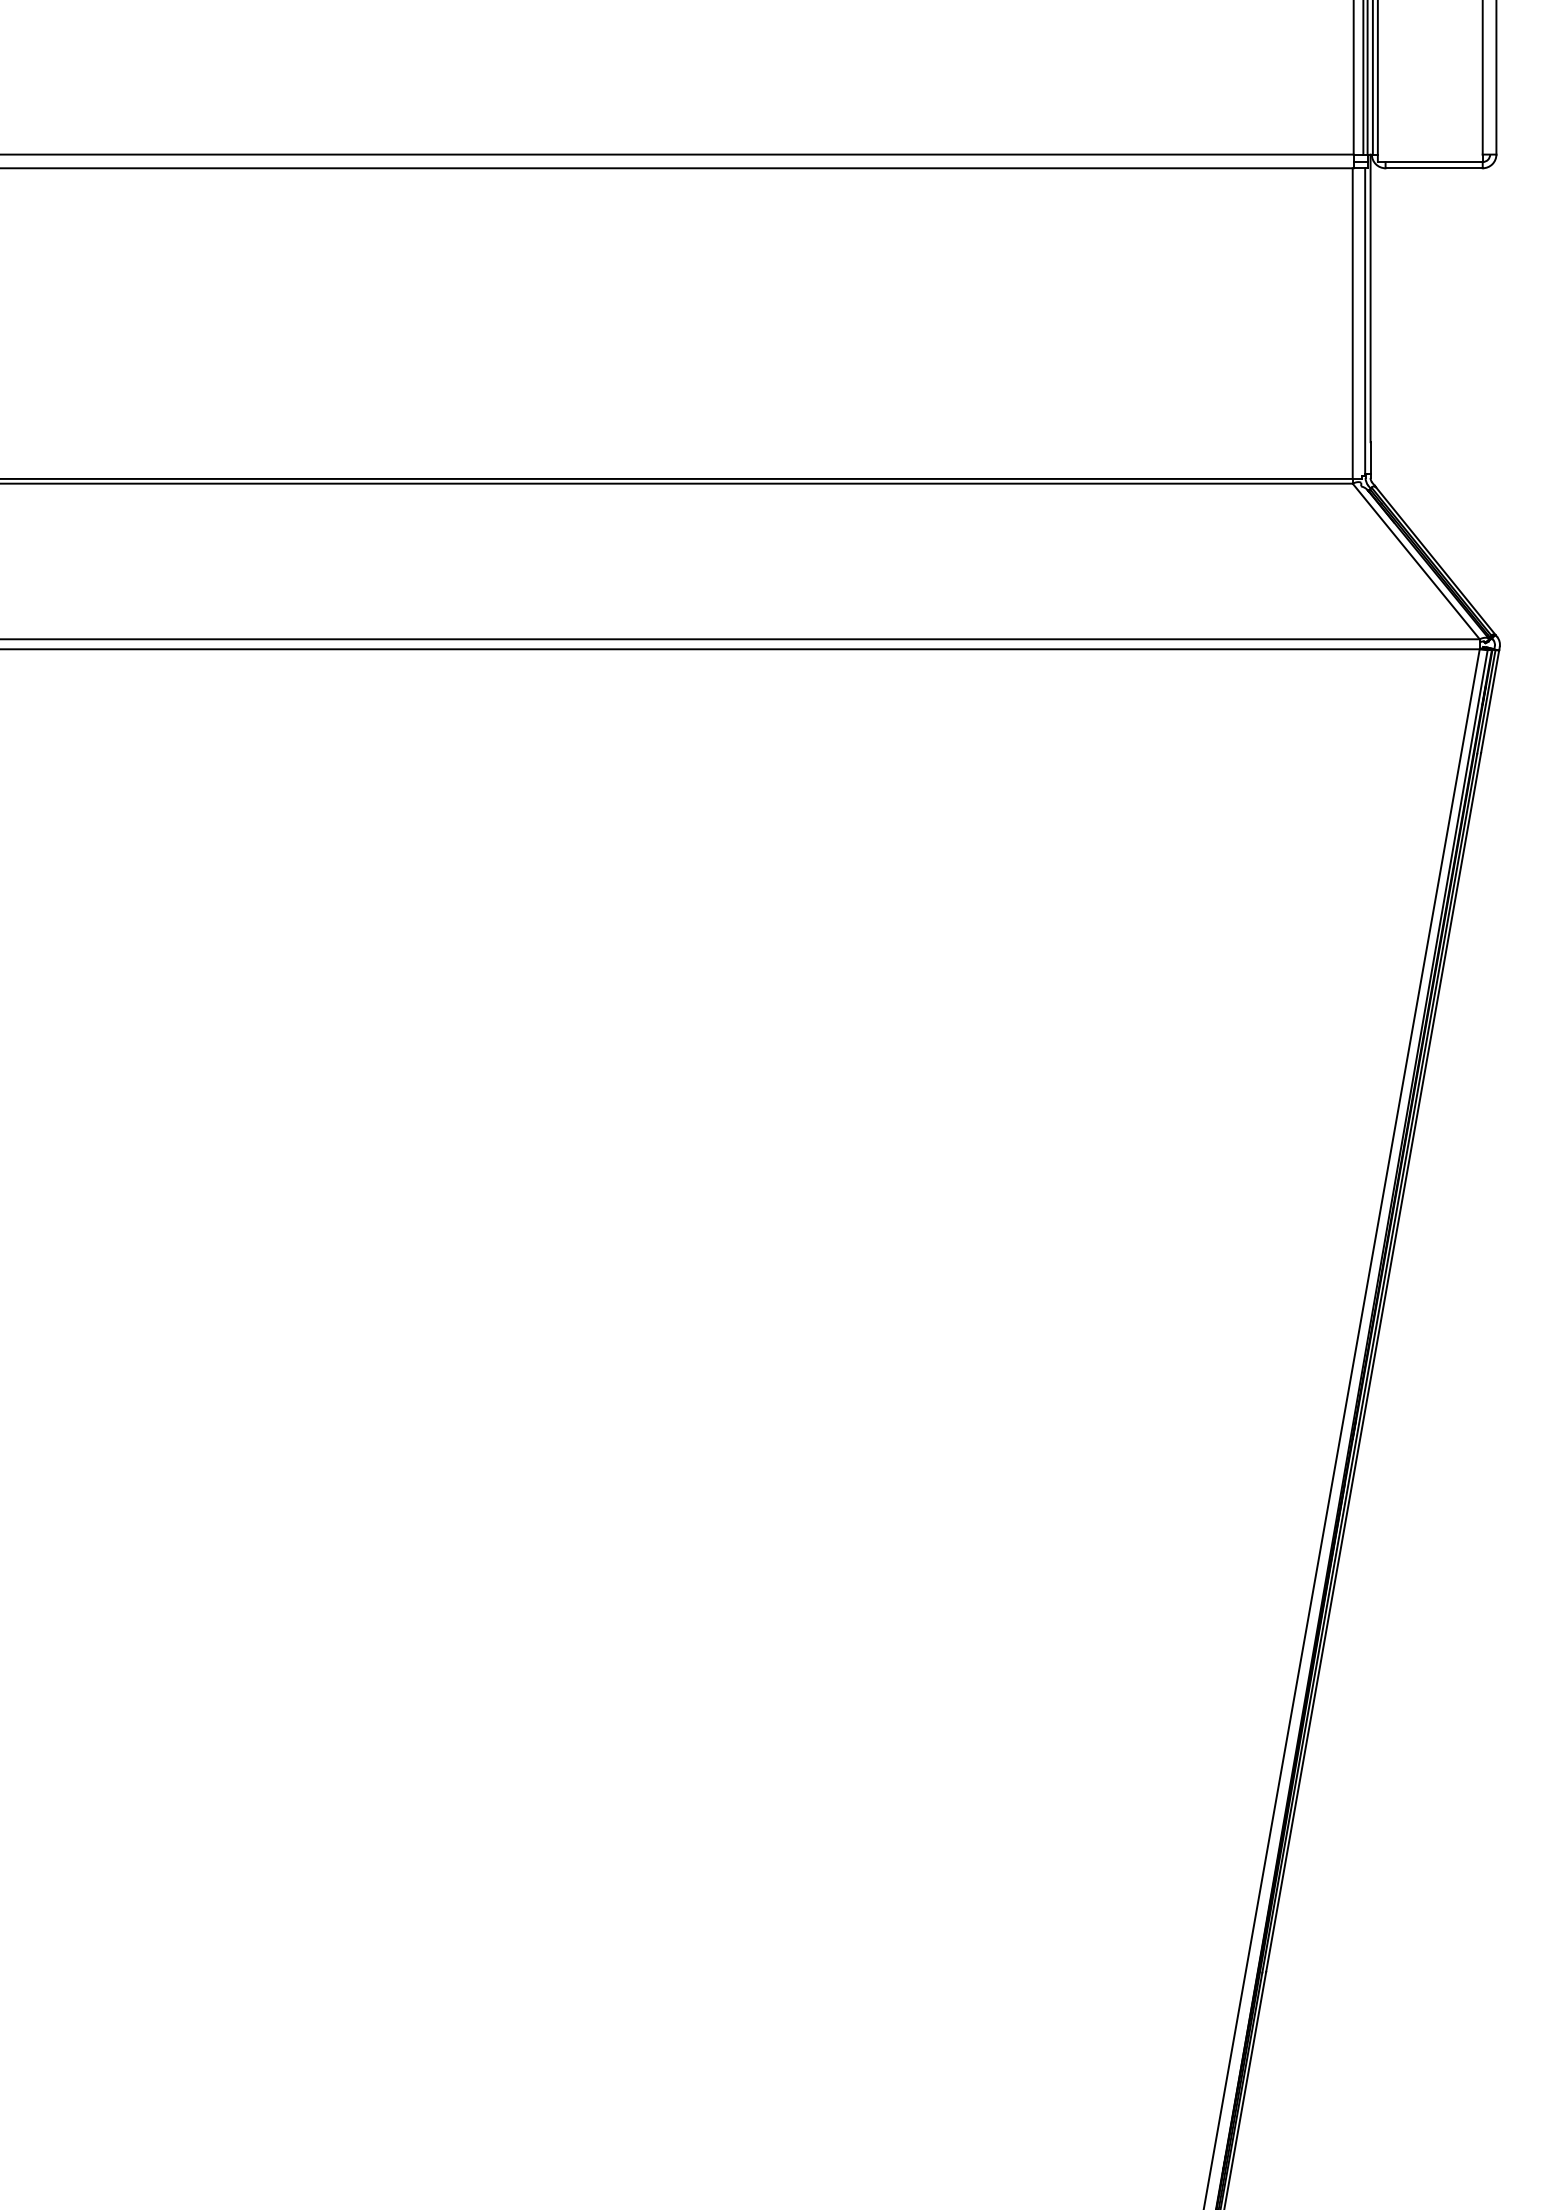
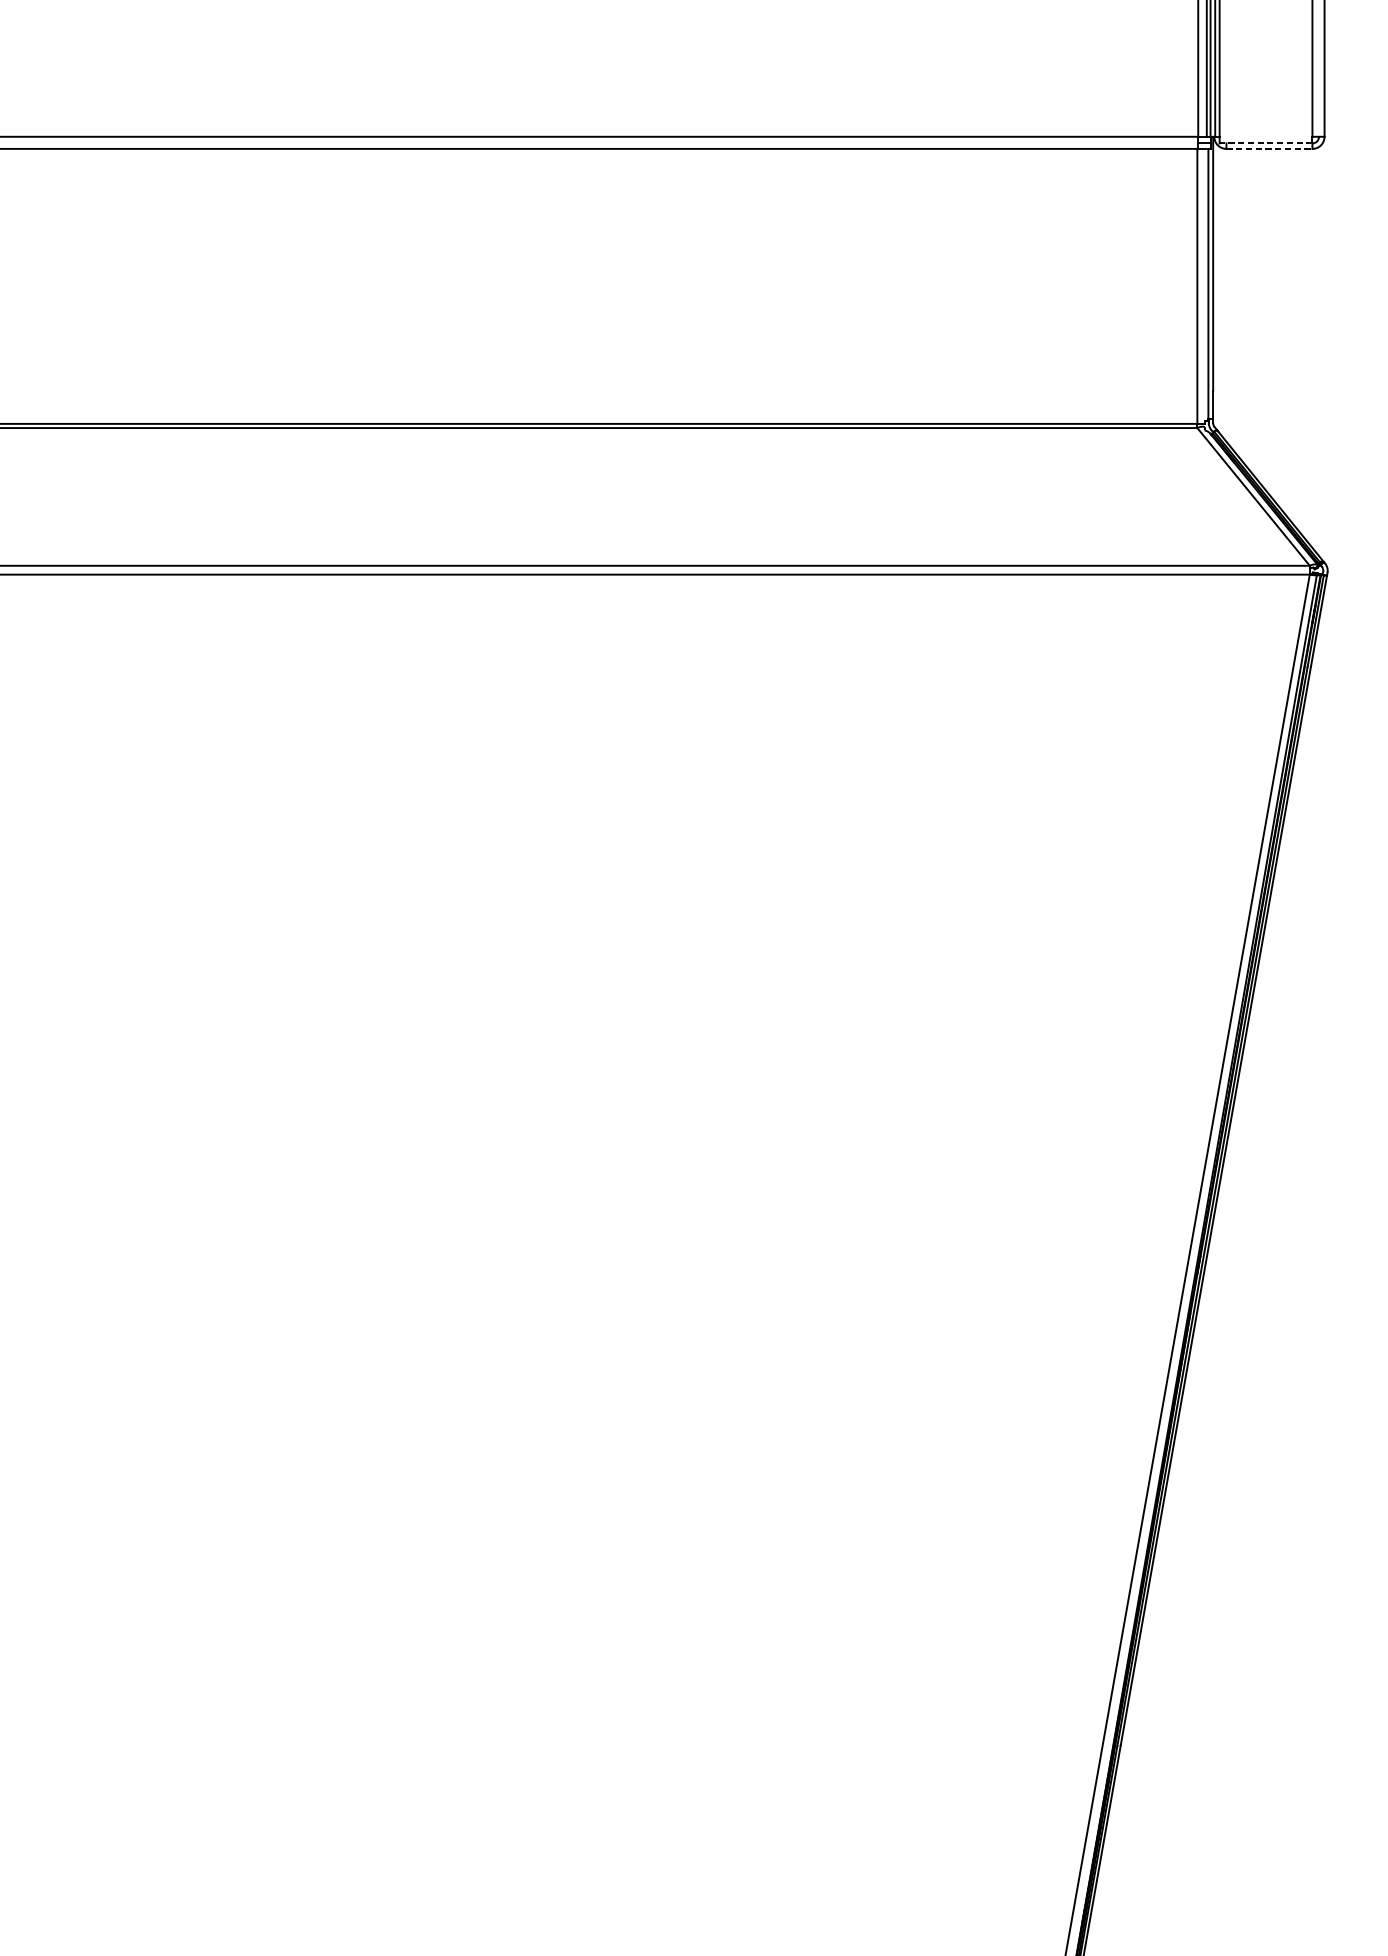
line: (1429, 162) -> (1265, 143), solid -> dashed
line: (1434, 168) -> (1269, 149), solid -> dashed

